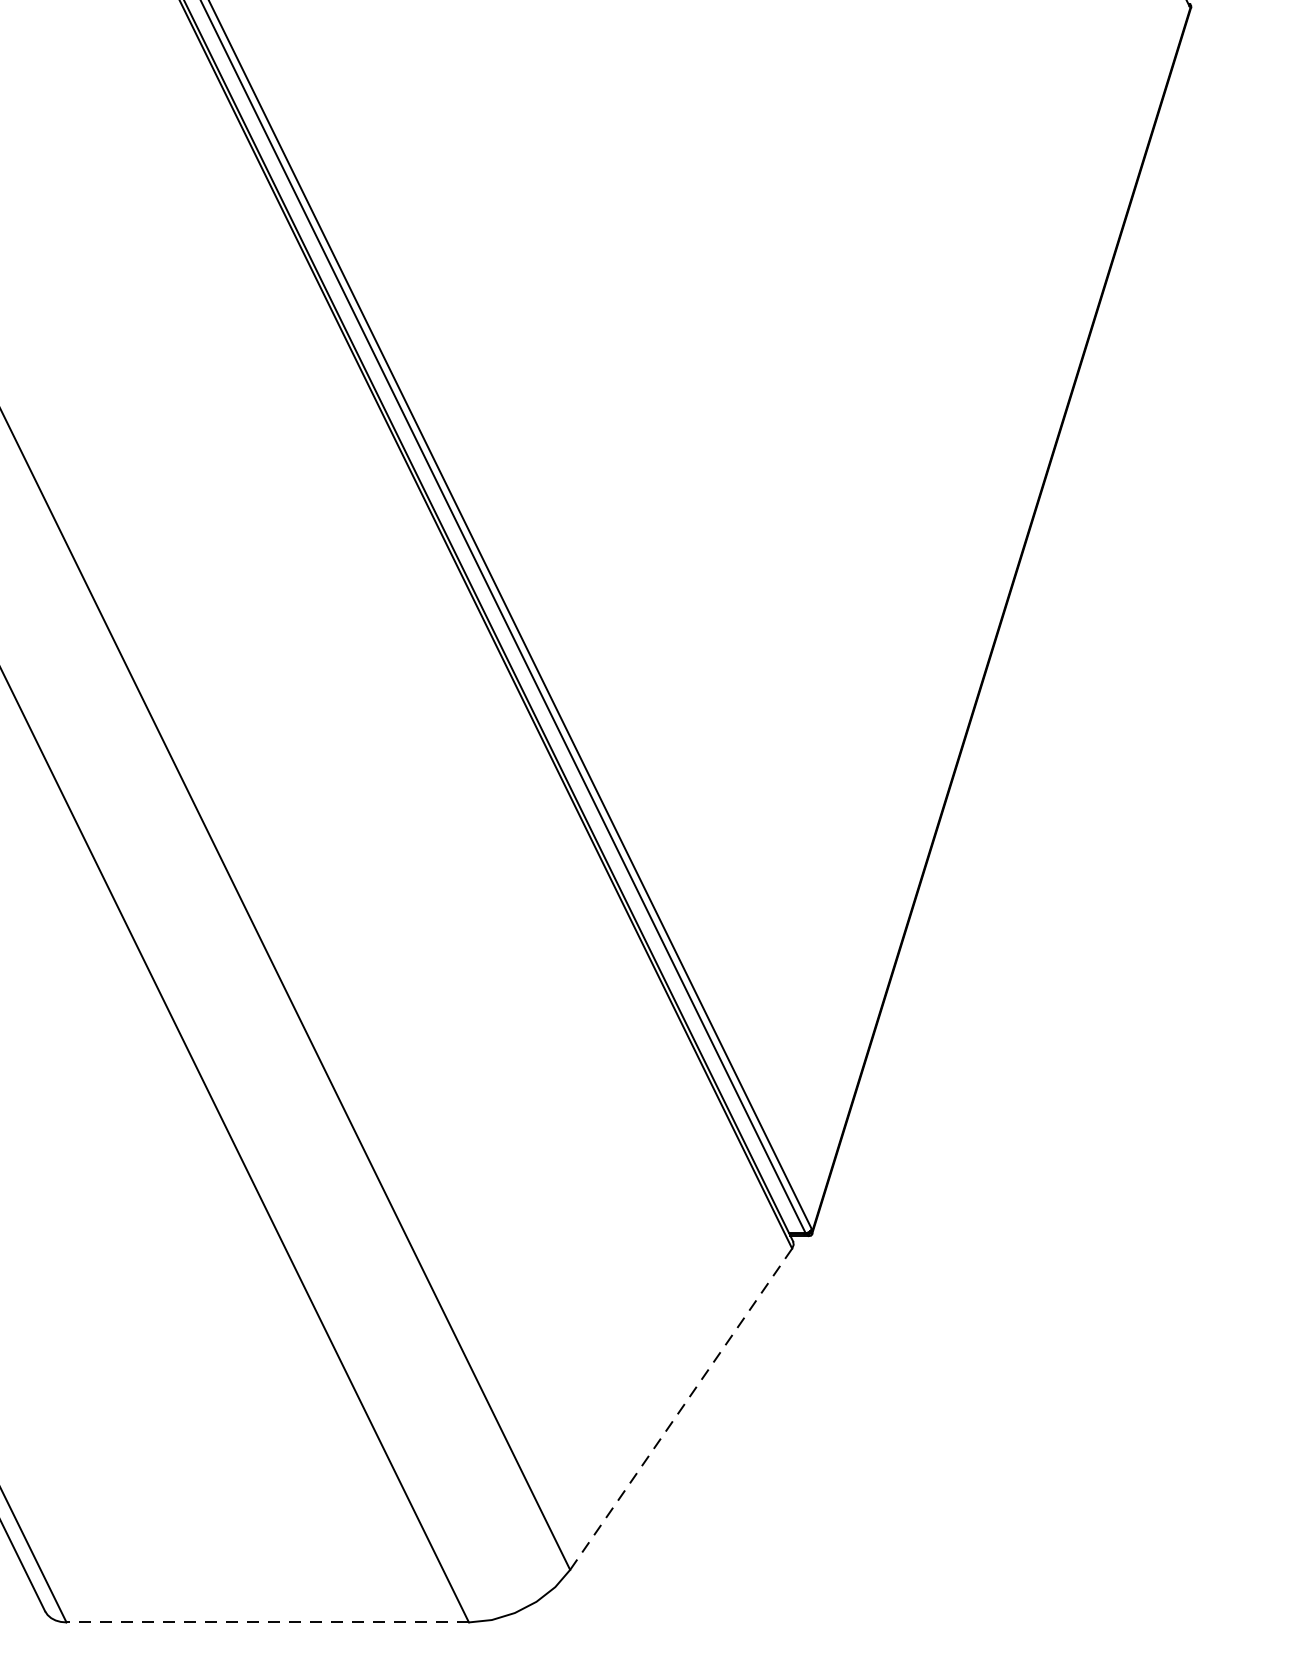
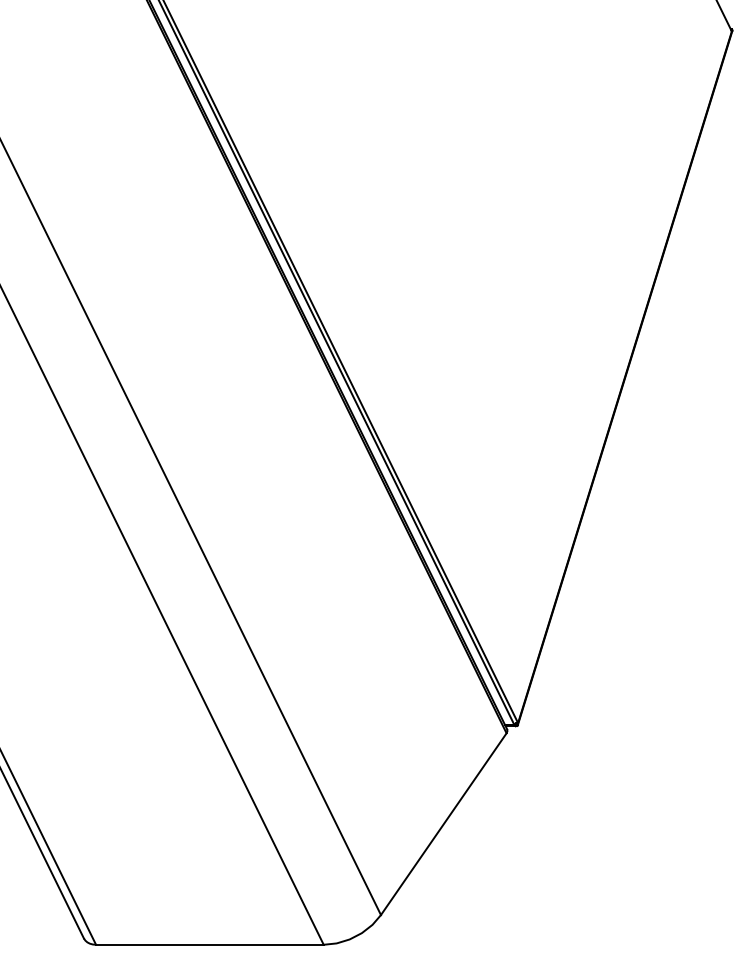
line: (680, 1409) -> (443, 824), dashed -> solid
line: (267, 1621) -> (209, 944), dashed -> solid

